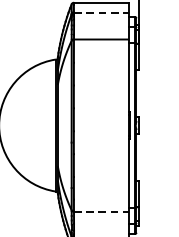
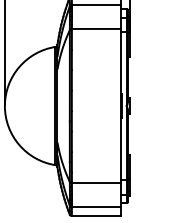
line: (101, 13) -> (96, 5), dashed -> solid
line: (101, 211) -> (96, 183), dashed -> solid

